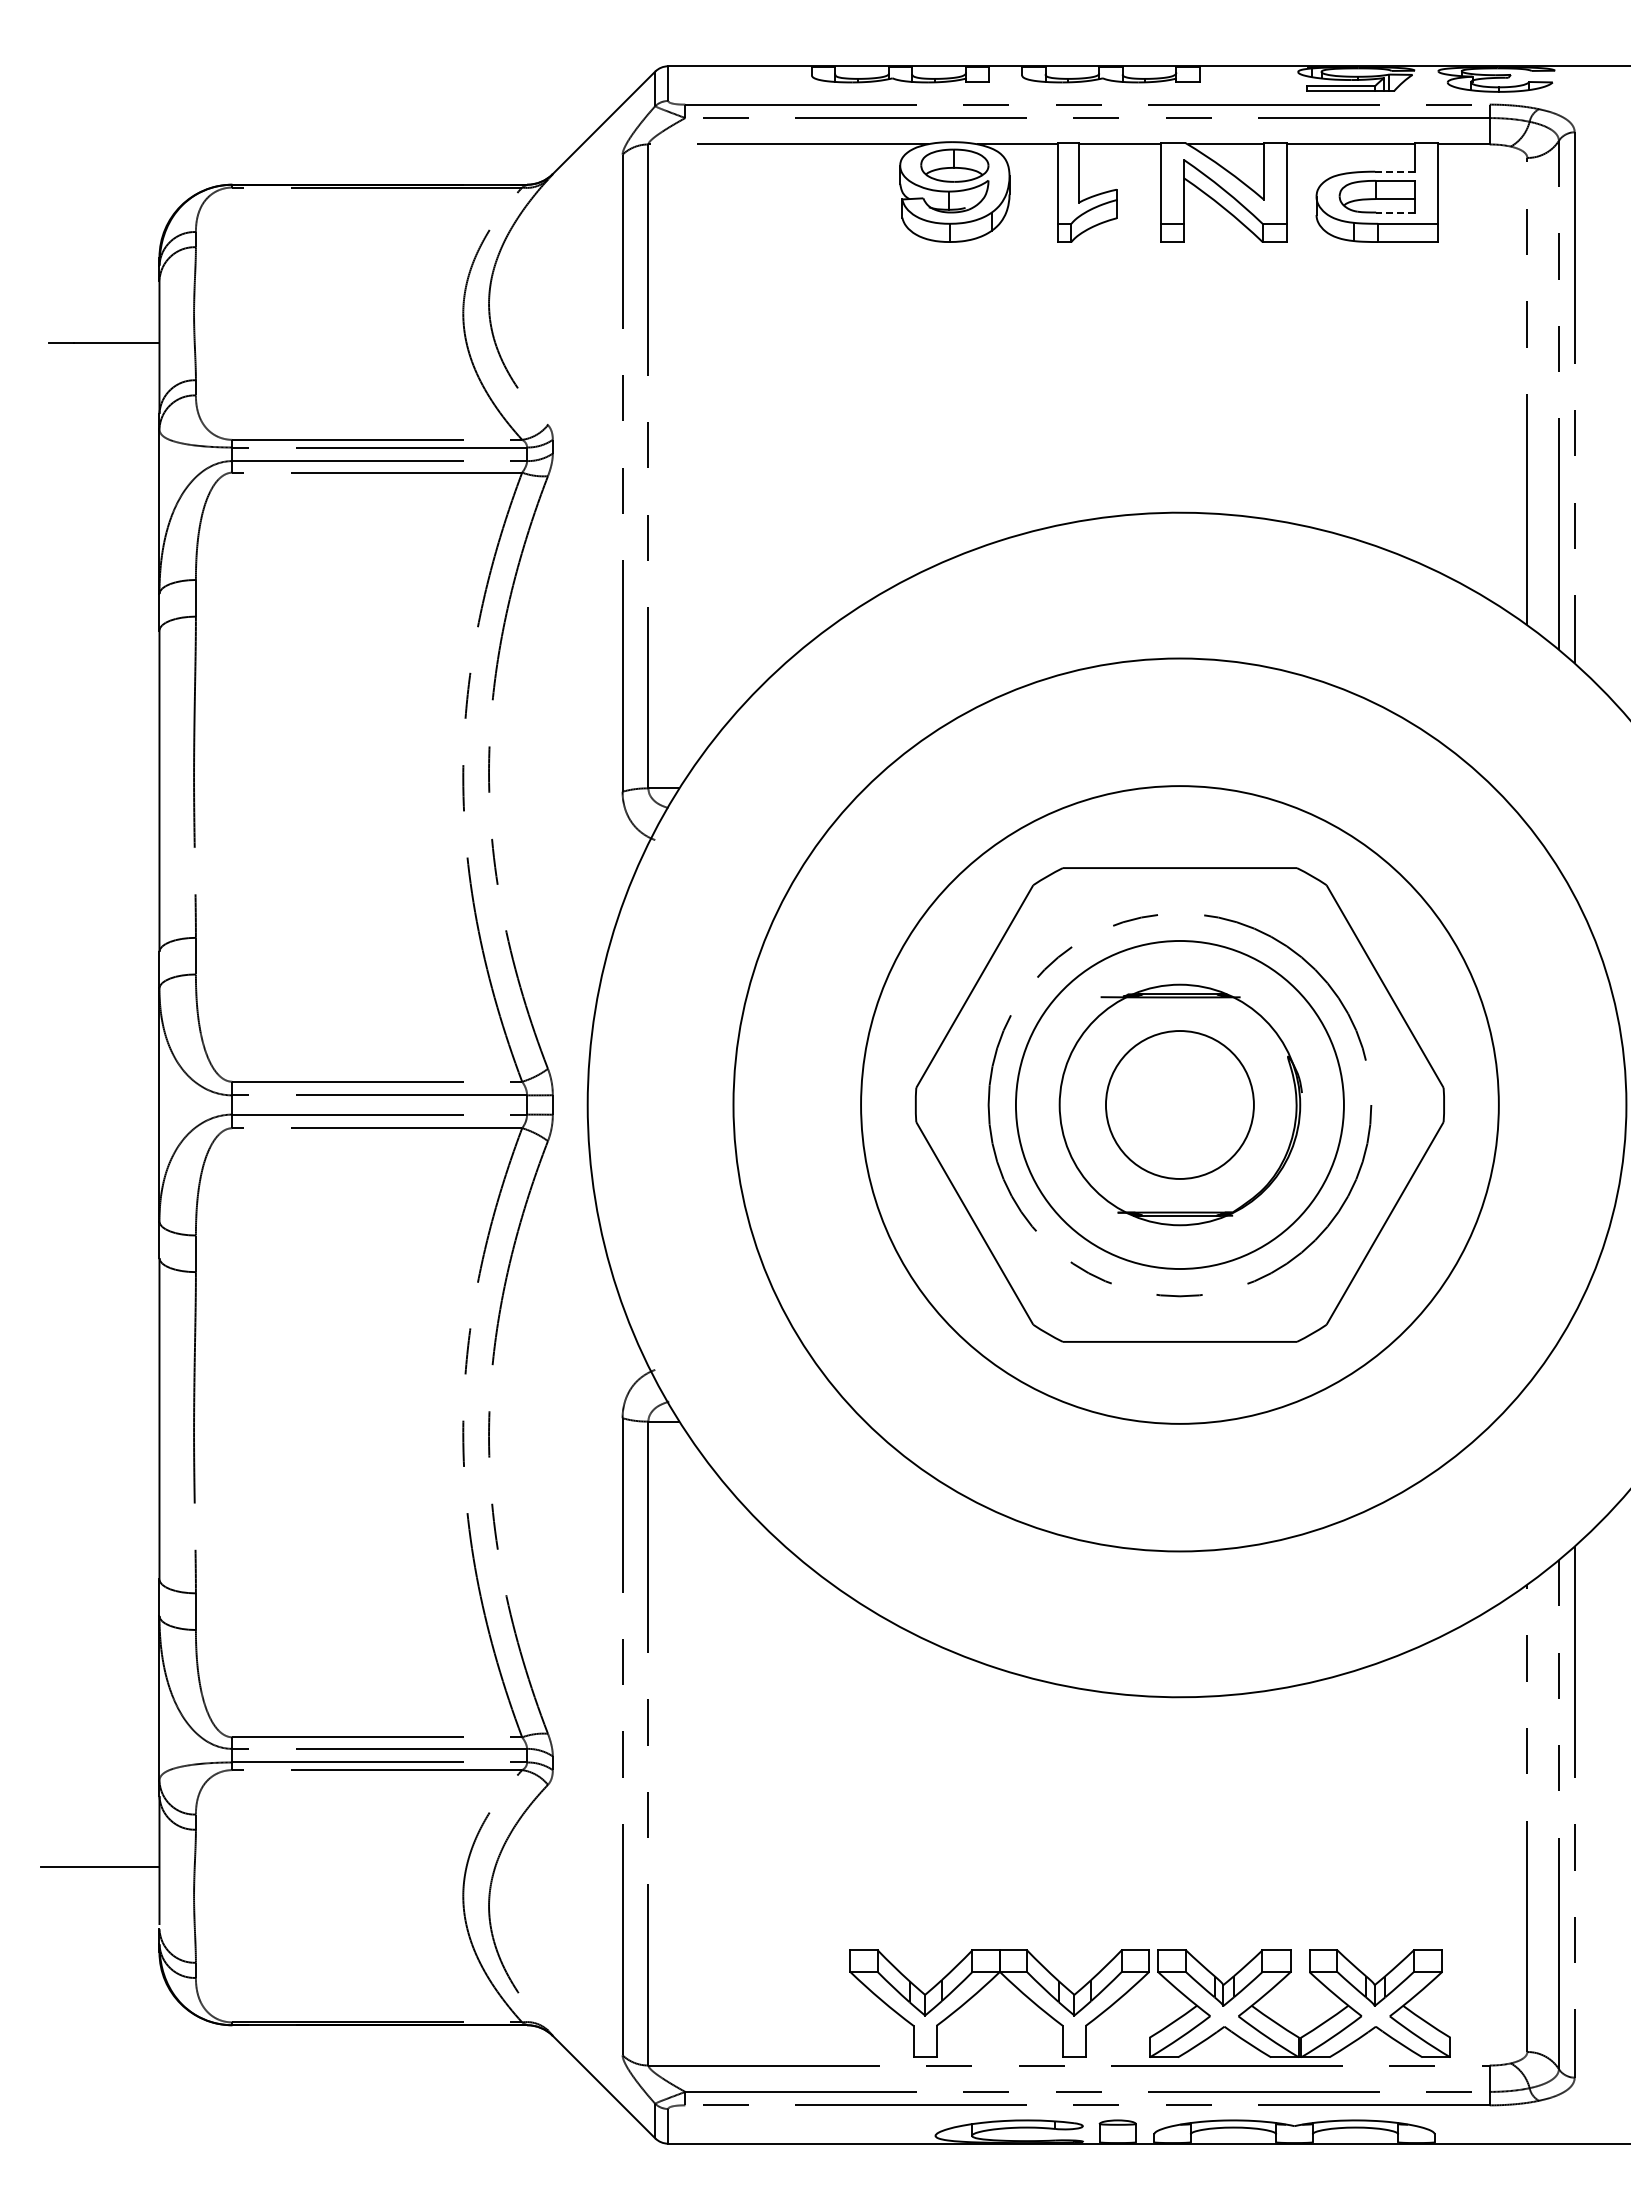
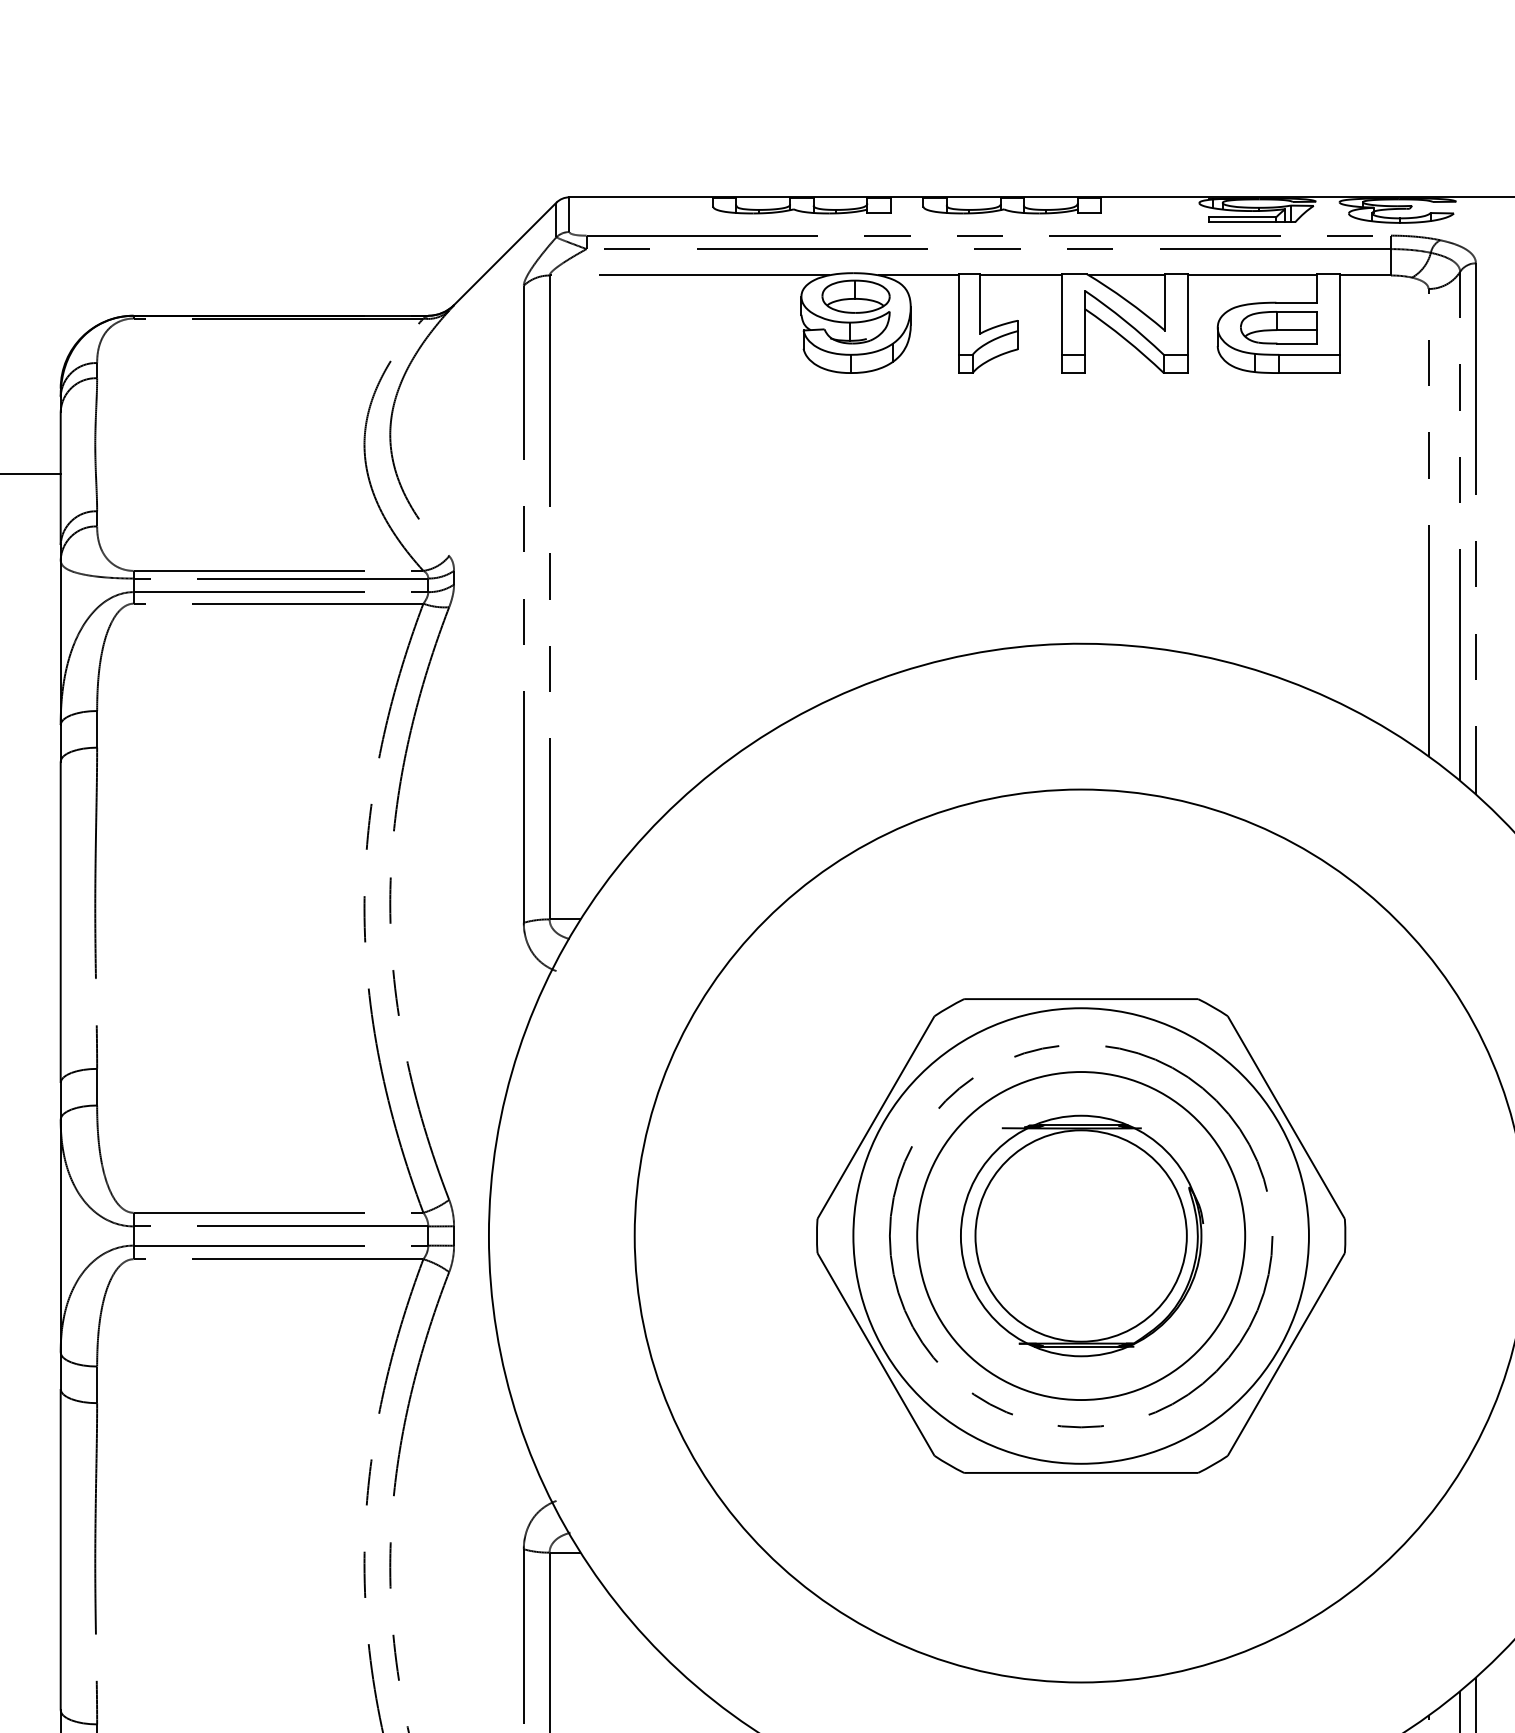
line: (1394, 171) -> (1295, 302), dashed -> solid
line: (1395, 212) -> (1296, 343), dashed -> solid
circle: (1179, 1104) -> (1080, 1235), size x0.71
circle: (1179, 1104) -> (1080, 1235), size x1.43

